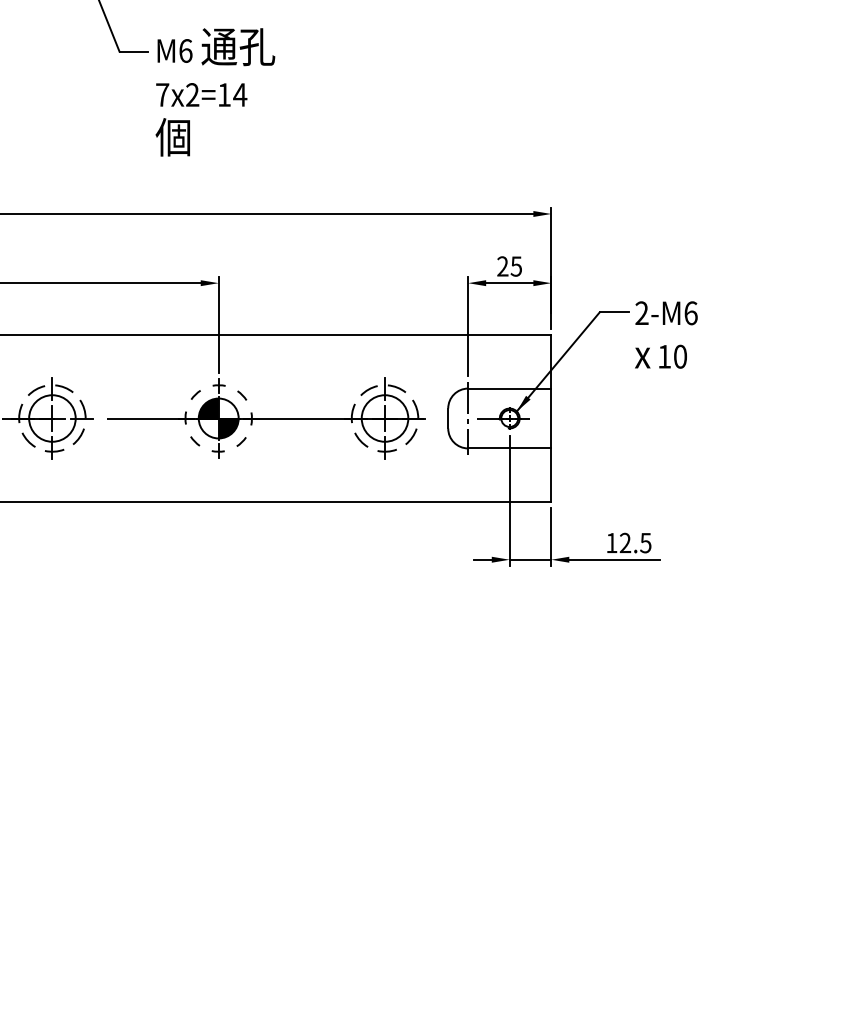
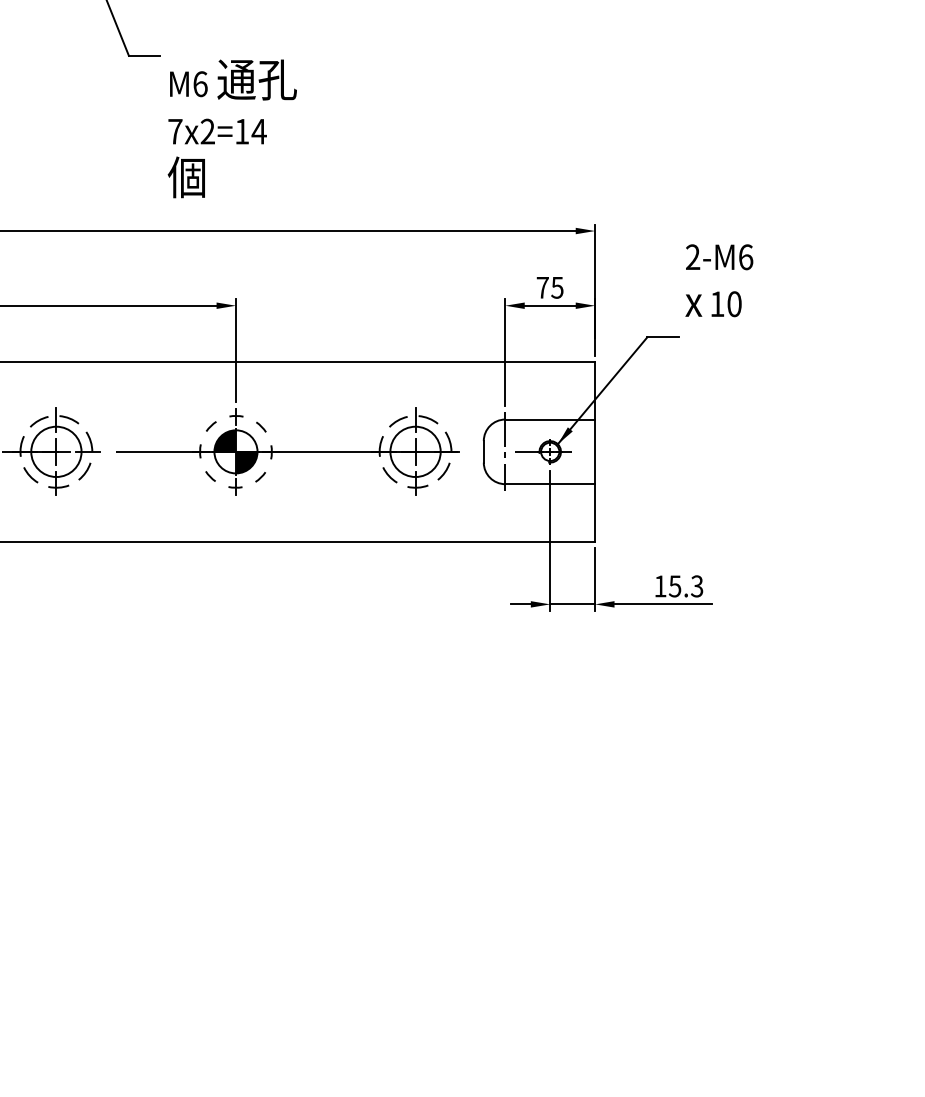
text: (215, 92) -> (232, 128), moved
text: (502, 266) -> (542, 287), 25 -> 75
text: (666, 334) -> (719, 280), moved
text: (635, 542) -> (686, 585), 12.5 -> 15.3

